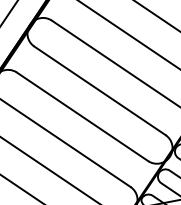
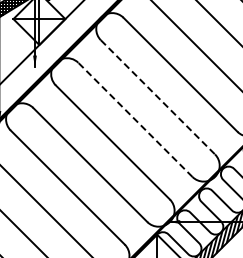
line: (99, 91) -> (157, 97), solid -> dashed
line: (82, 116) -> (135, 119), solid -> dashed

